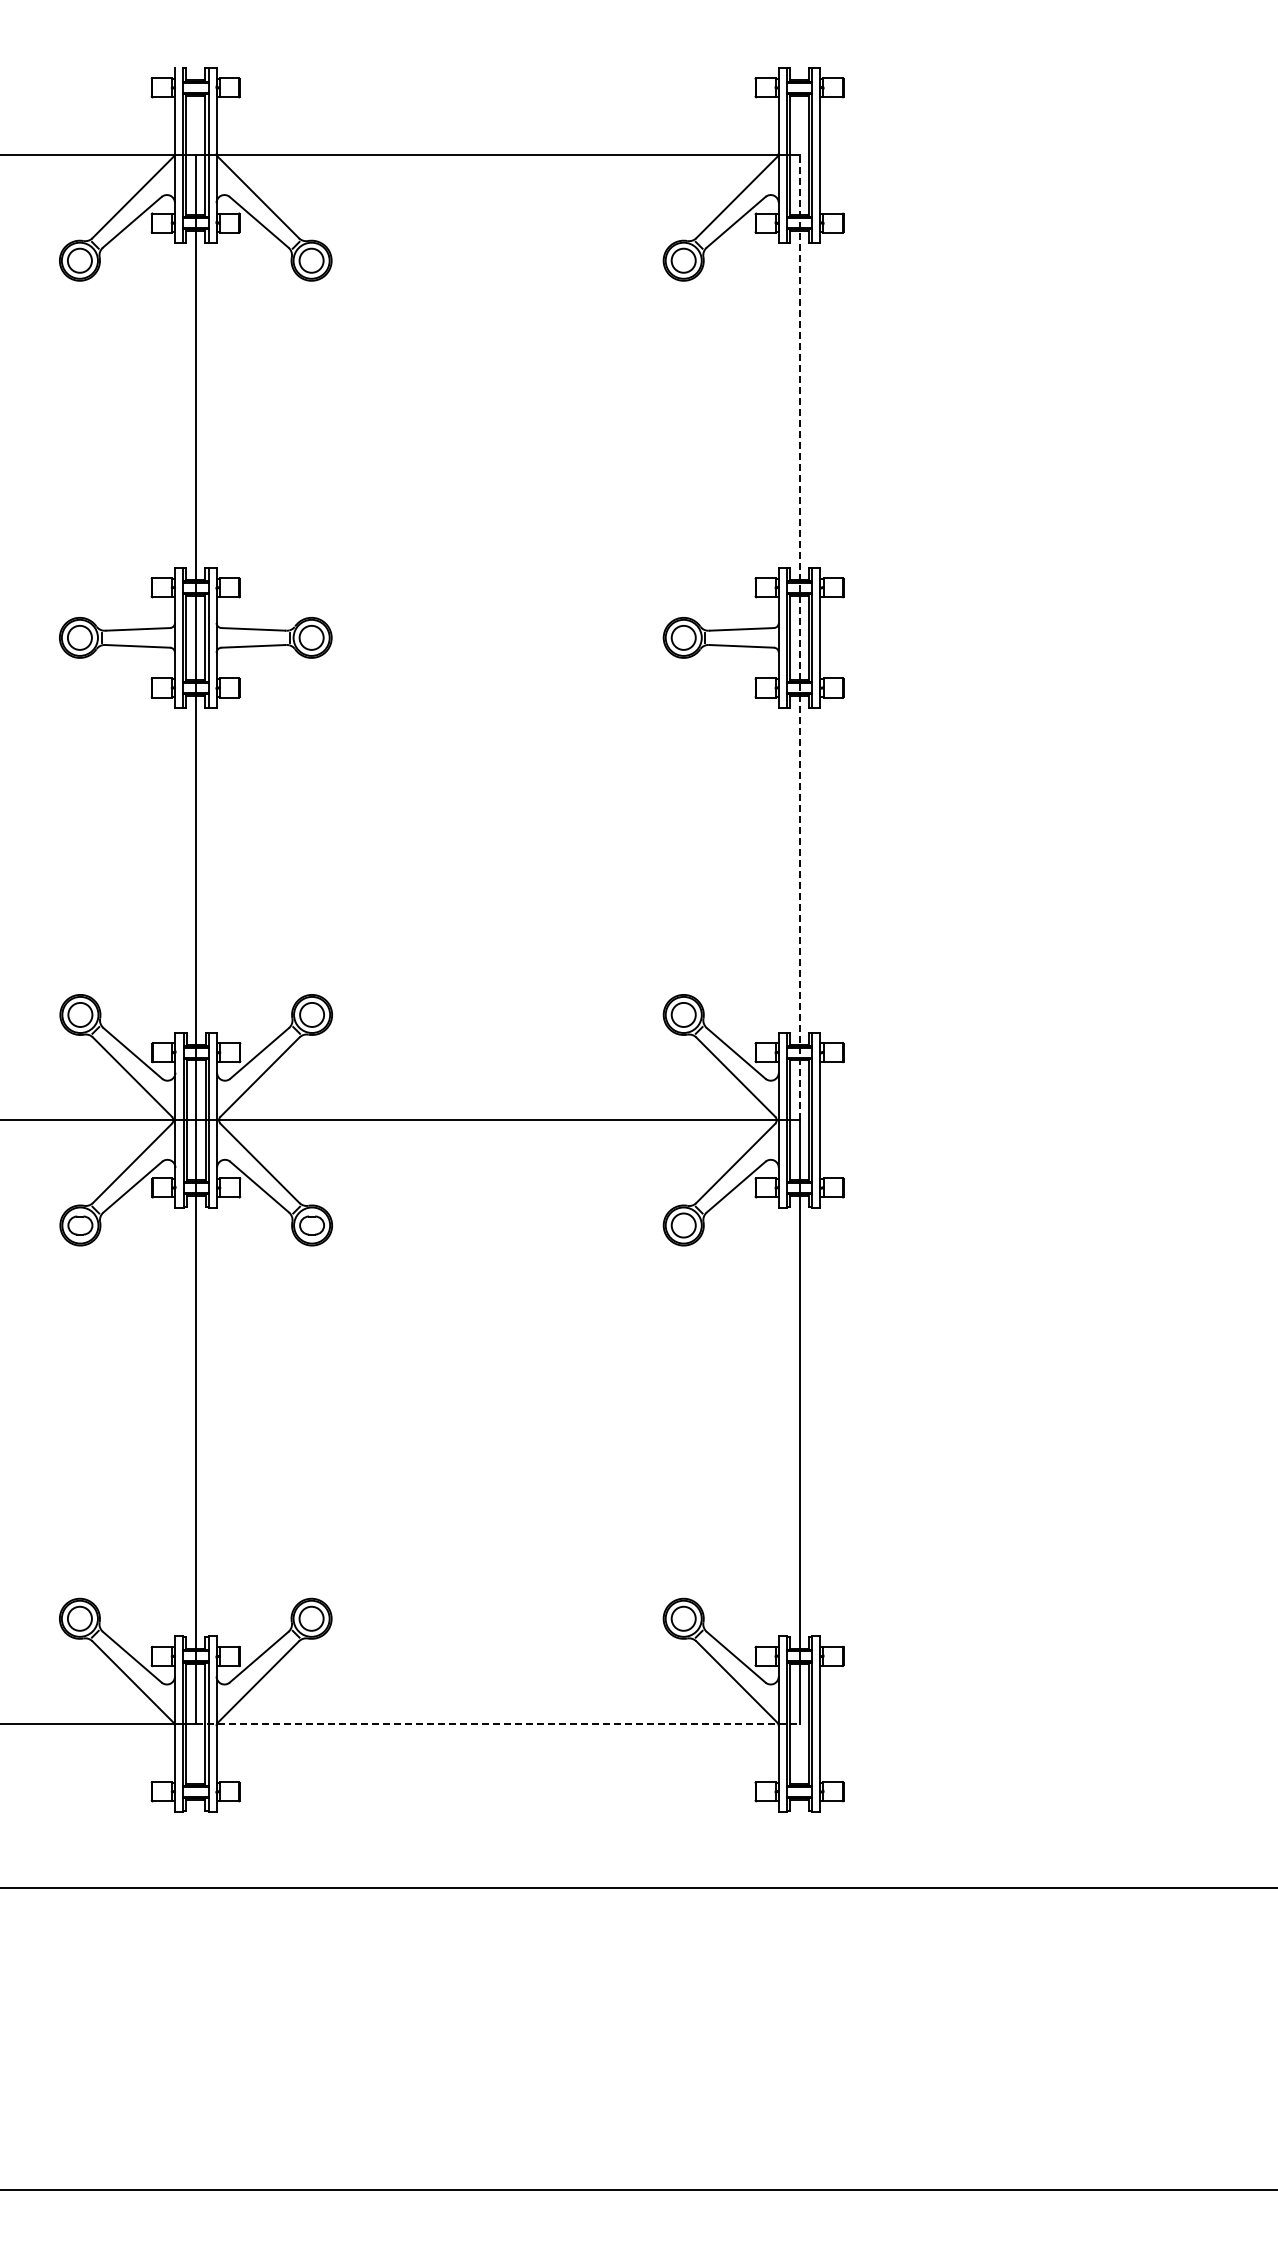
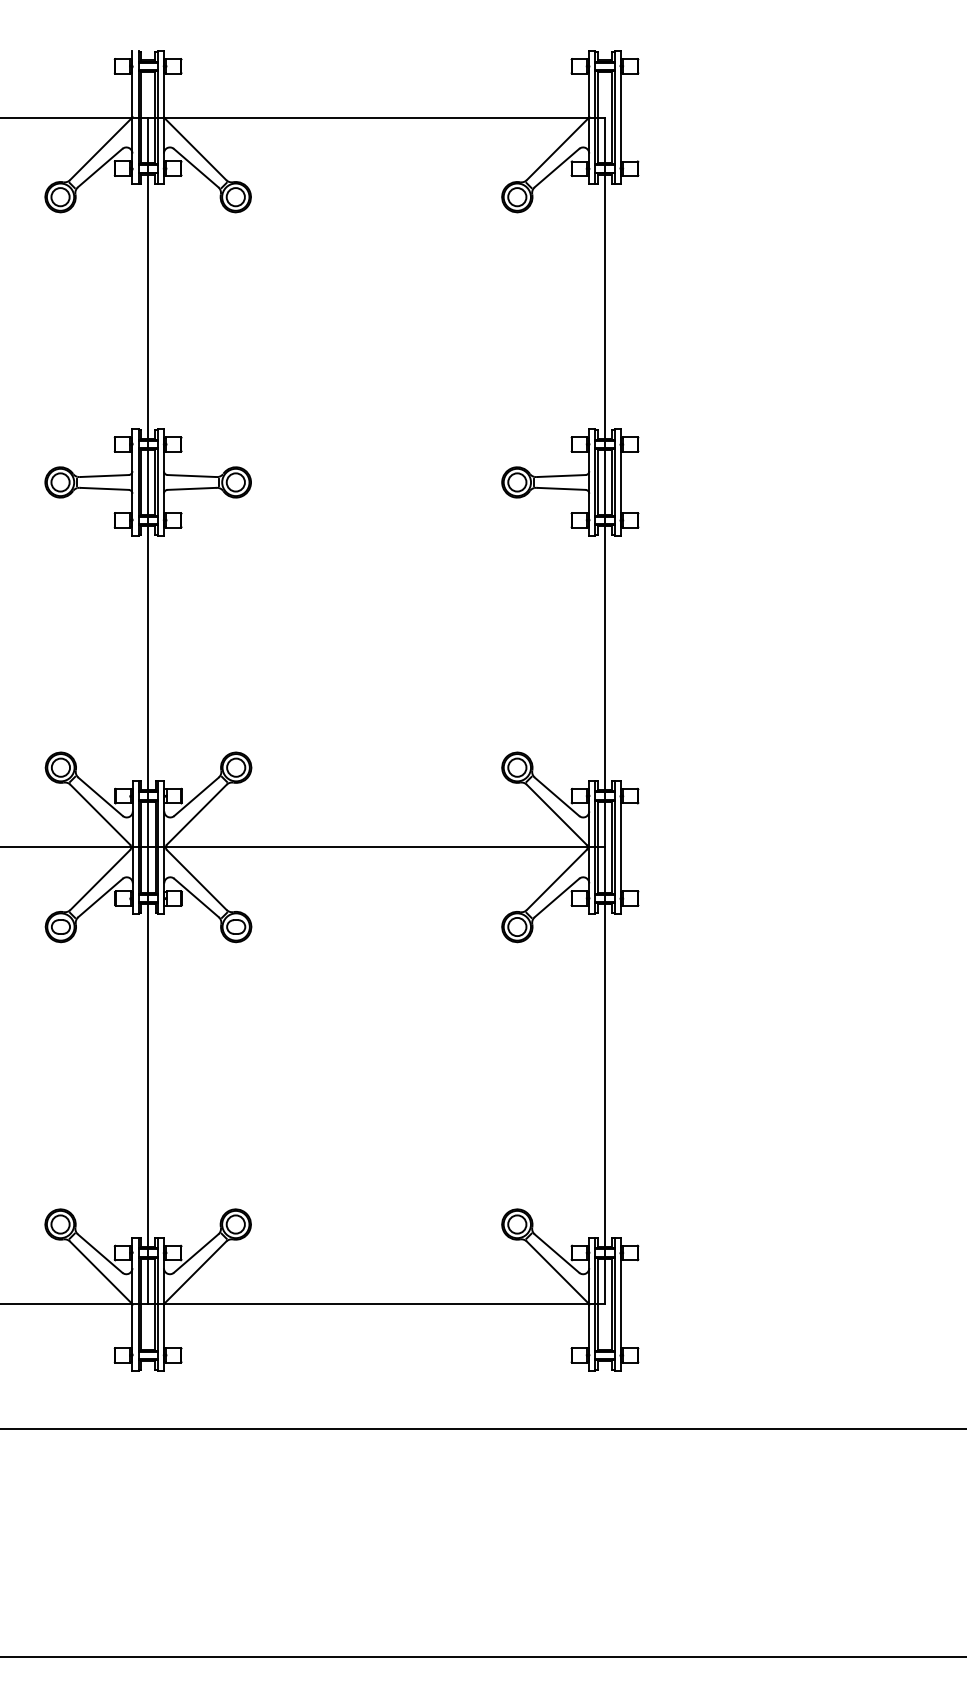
line: (799, 637) -> (604, 482), dashed -> solid
line: (497, 1724) -> (376, 1304), dashed -> solid

